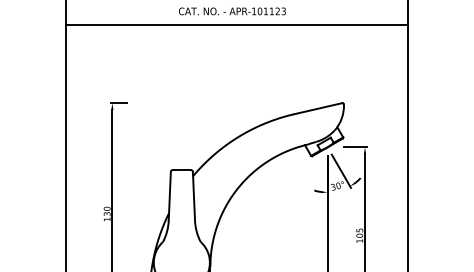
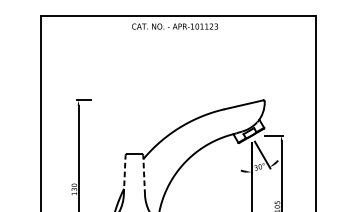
line: (236, 24) -> (178, 37), removed
line: (169, 196) -> (124, 175), solid -> dashed
line: (193, 196) -> (143, 175), solid -> dashed

